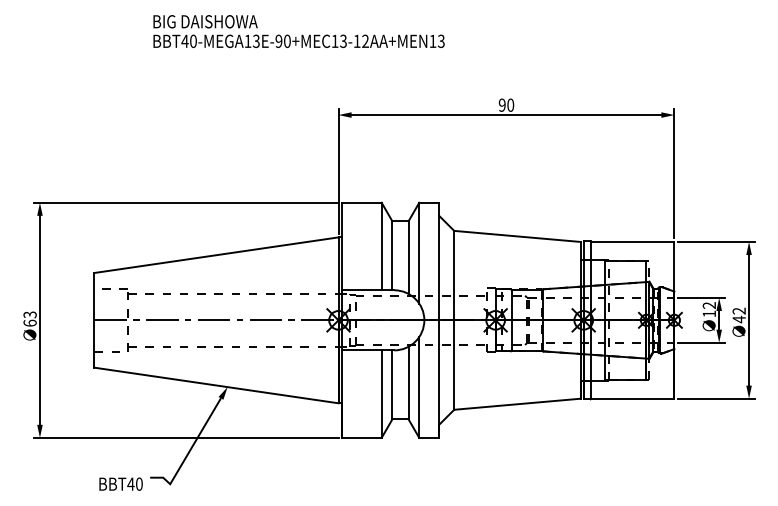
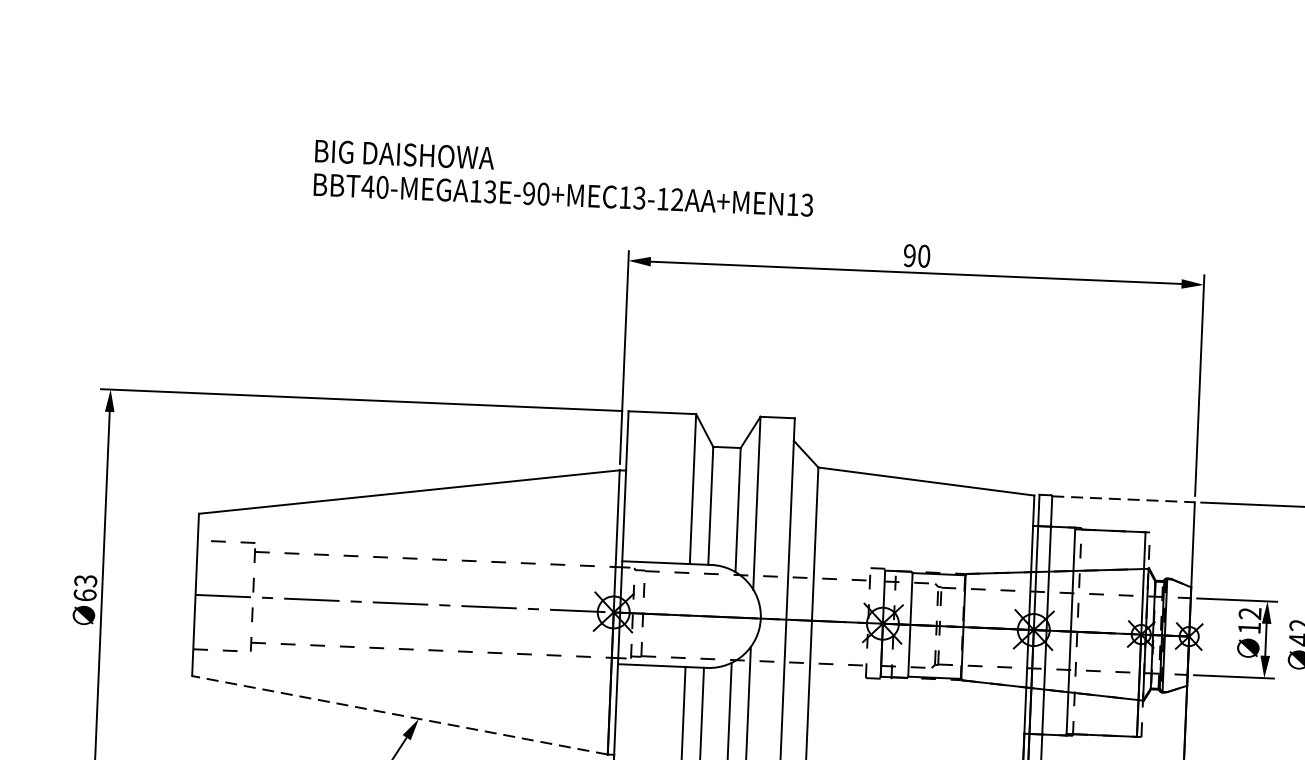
text: (298, 31) -> (563, 178), moved
line: (632, 241) -> (1123, 498), solid -> dashed
line: (216, 385) -> (399, 715), solid -> dashed

